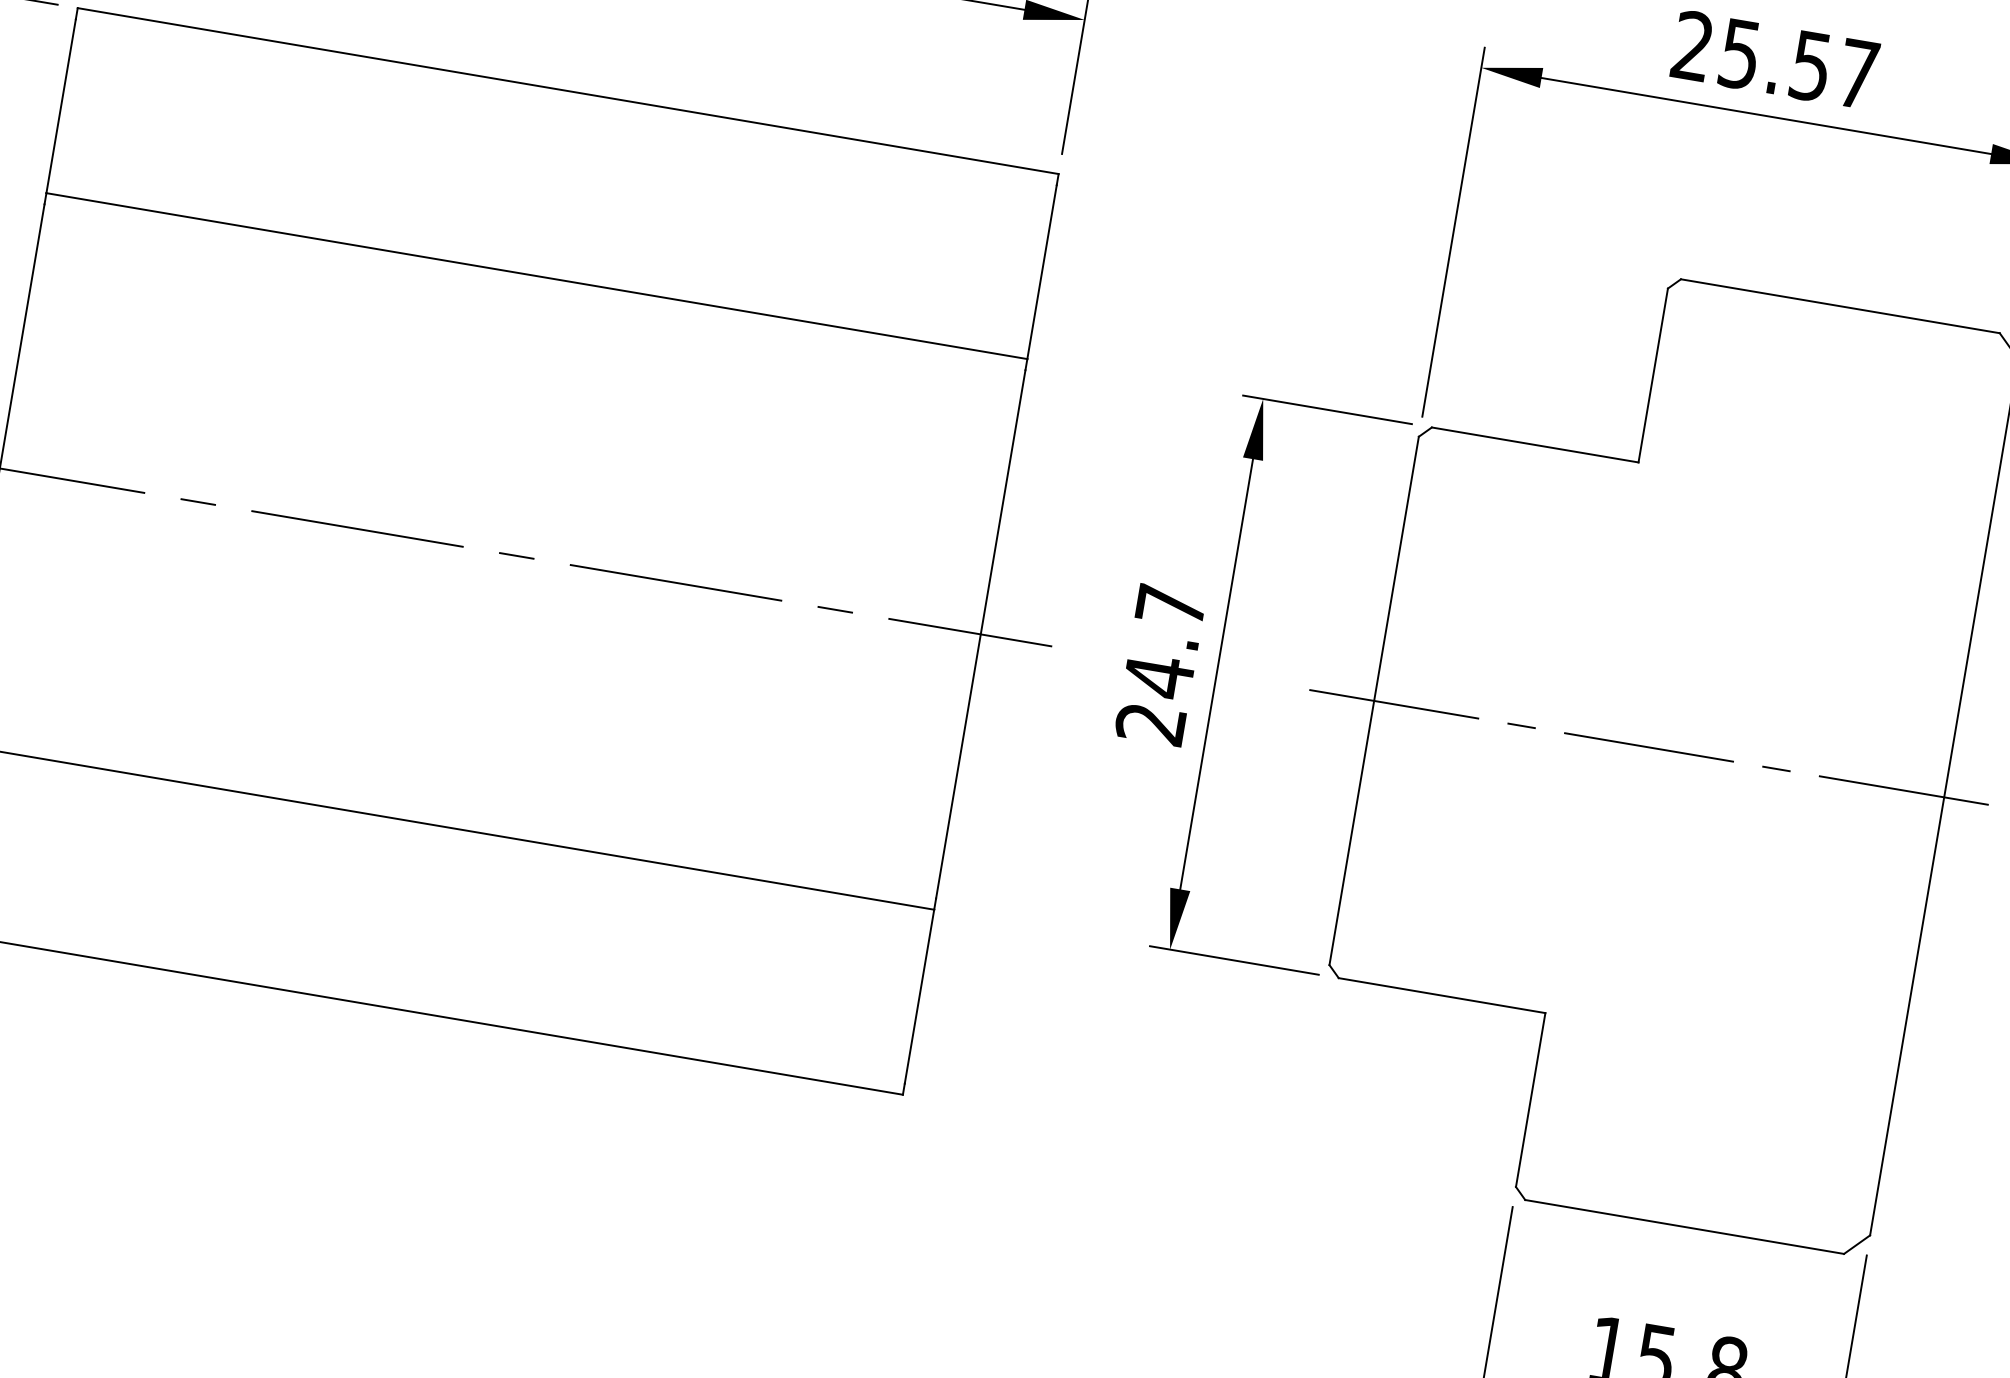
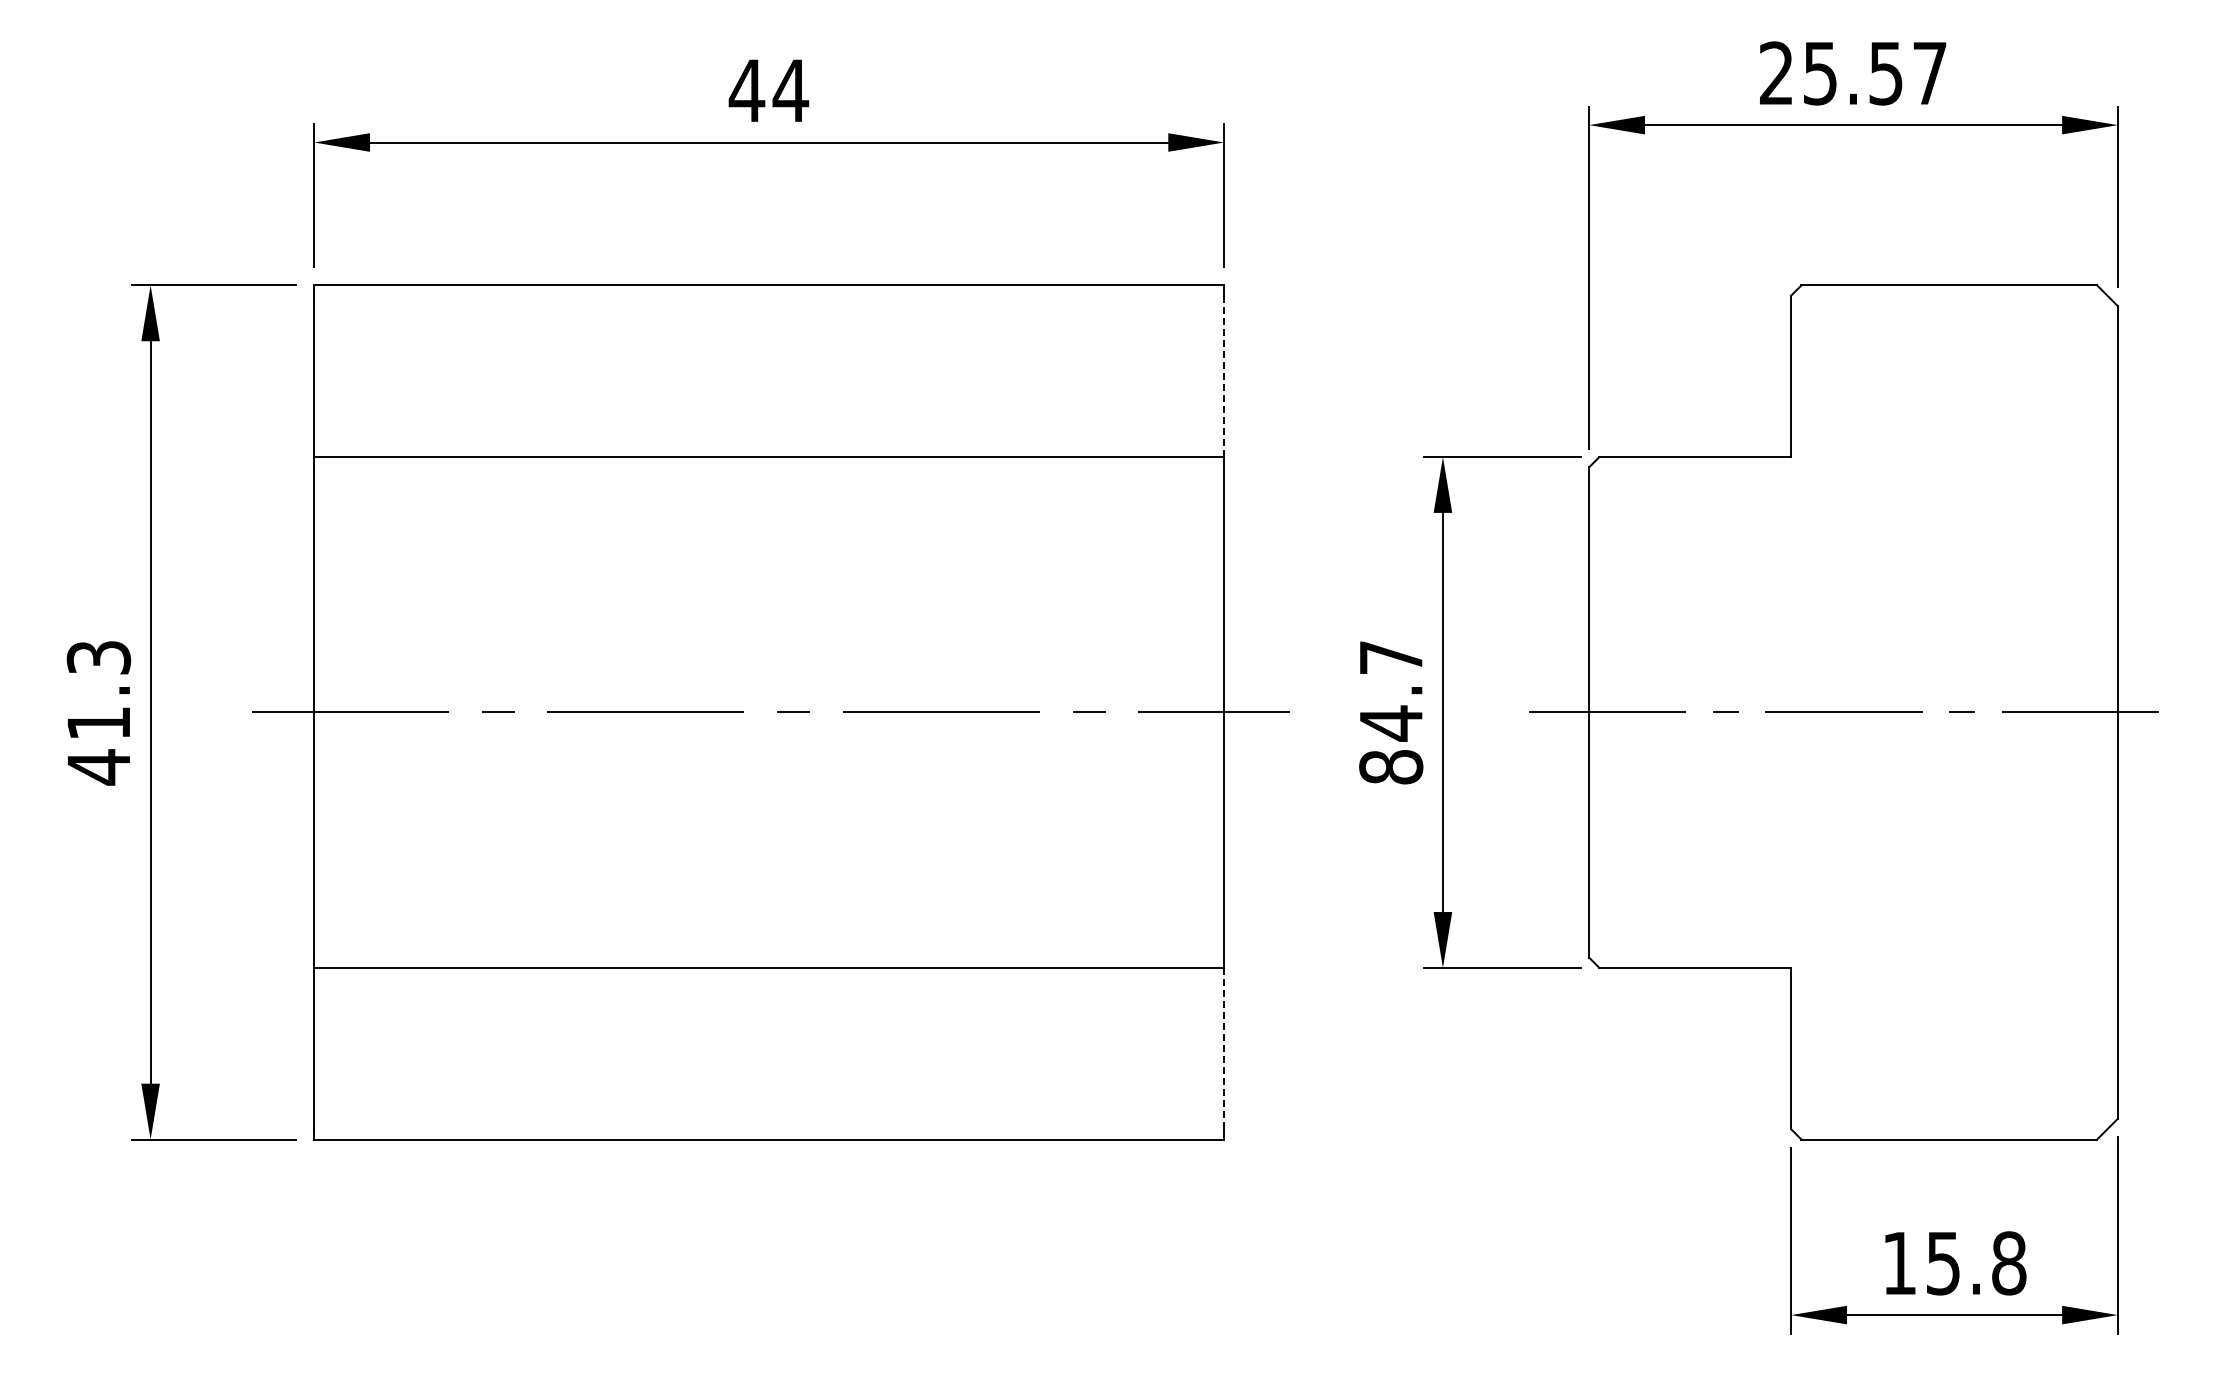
line: (1042, 272) -> (1224, 376), solid -> dashed
text: (1151, 724) -> (1391, 767), 24.7 -> 84.7
line: (919, 996) -> (1224, 1048), solid -> dashed

